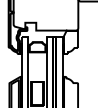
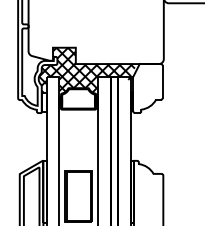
hatch: (41, 34) -> (86, 72), added

